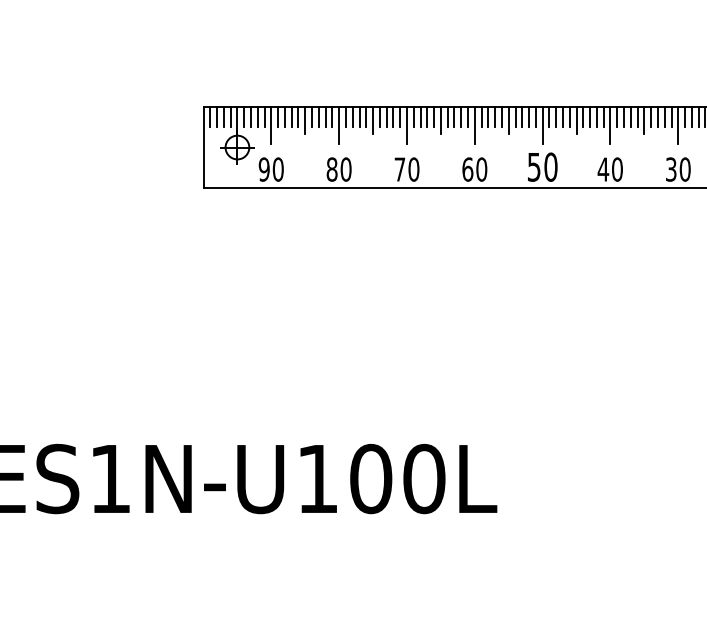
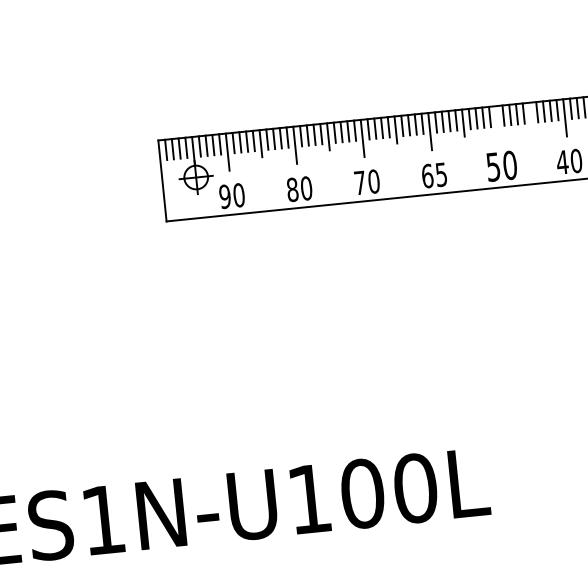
line: (576, 119) -> (530, 115), removed
line: (542, 125) -> (497, 124), removed
text: (481, 169) -> (441, 174), 60 -> 65

